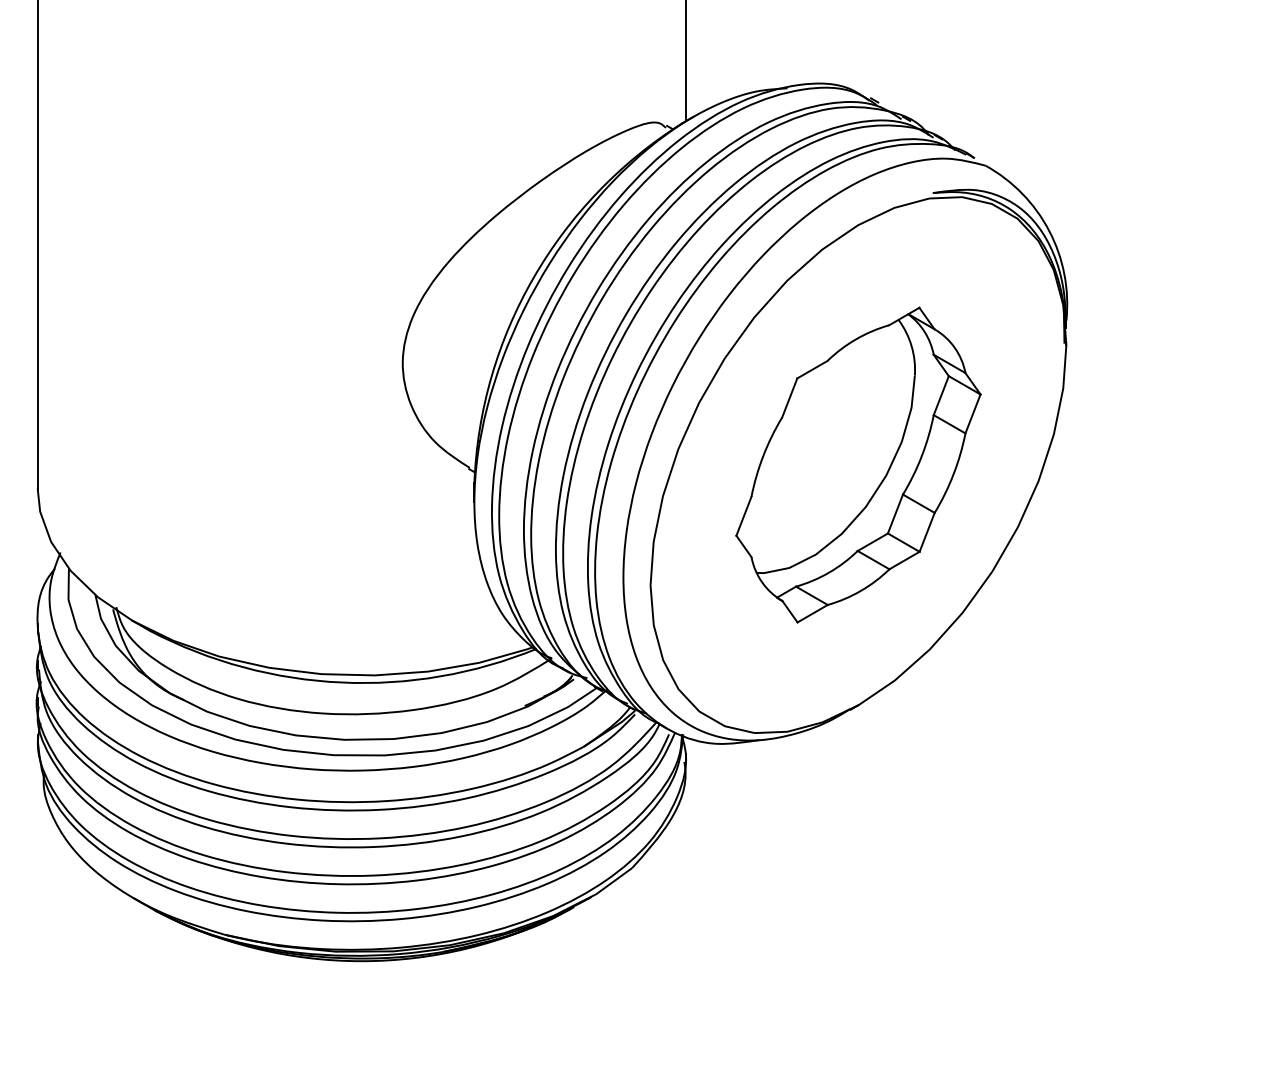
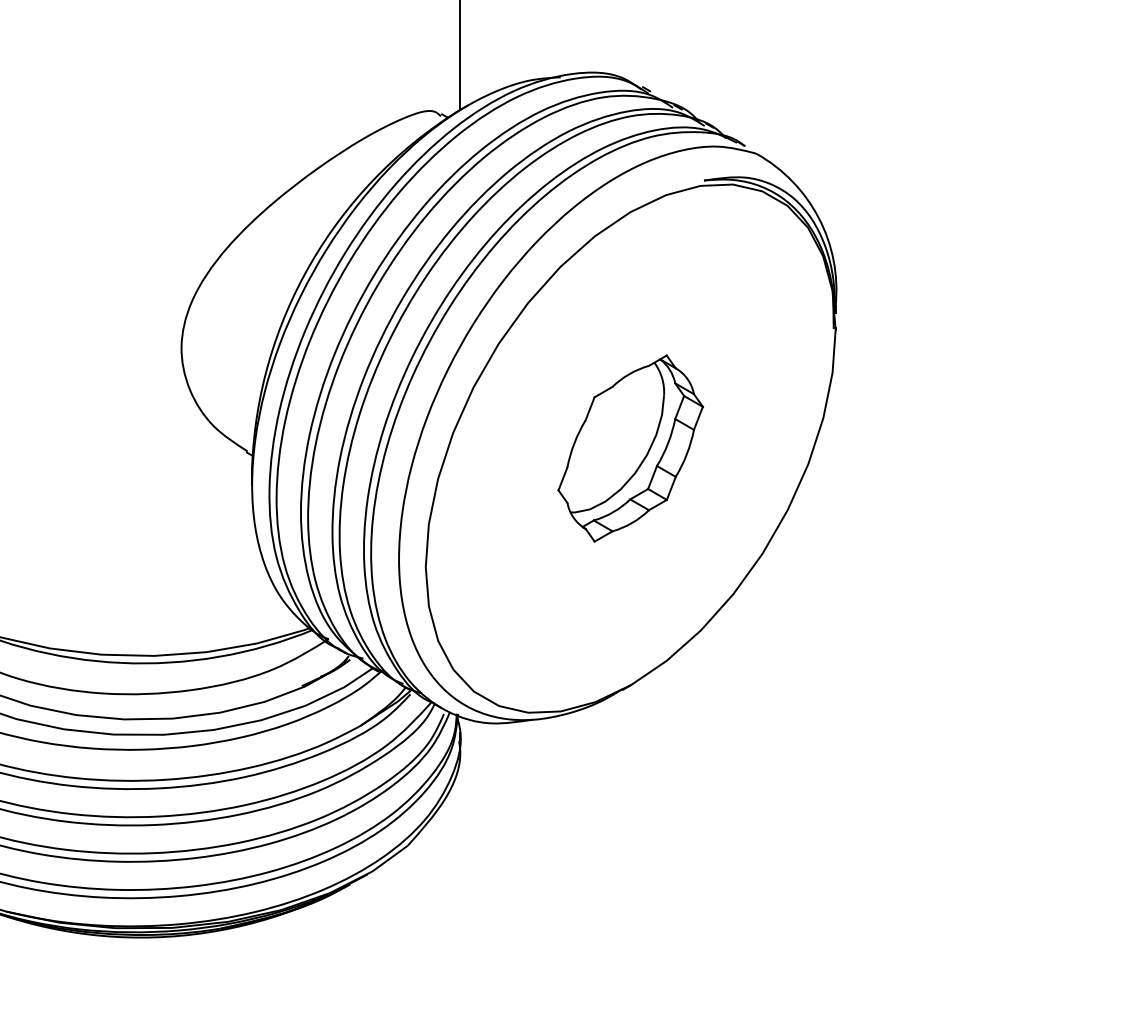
part: (858, 464) -> (630, 448), size x0.6

